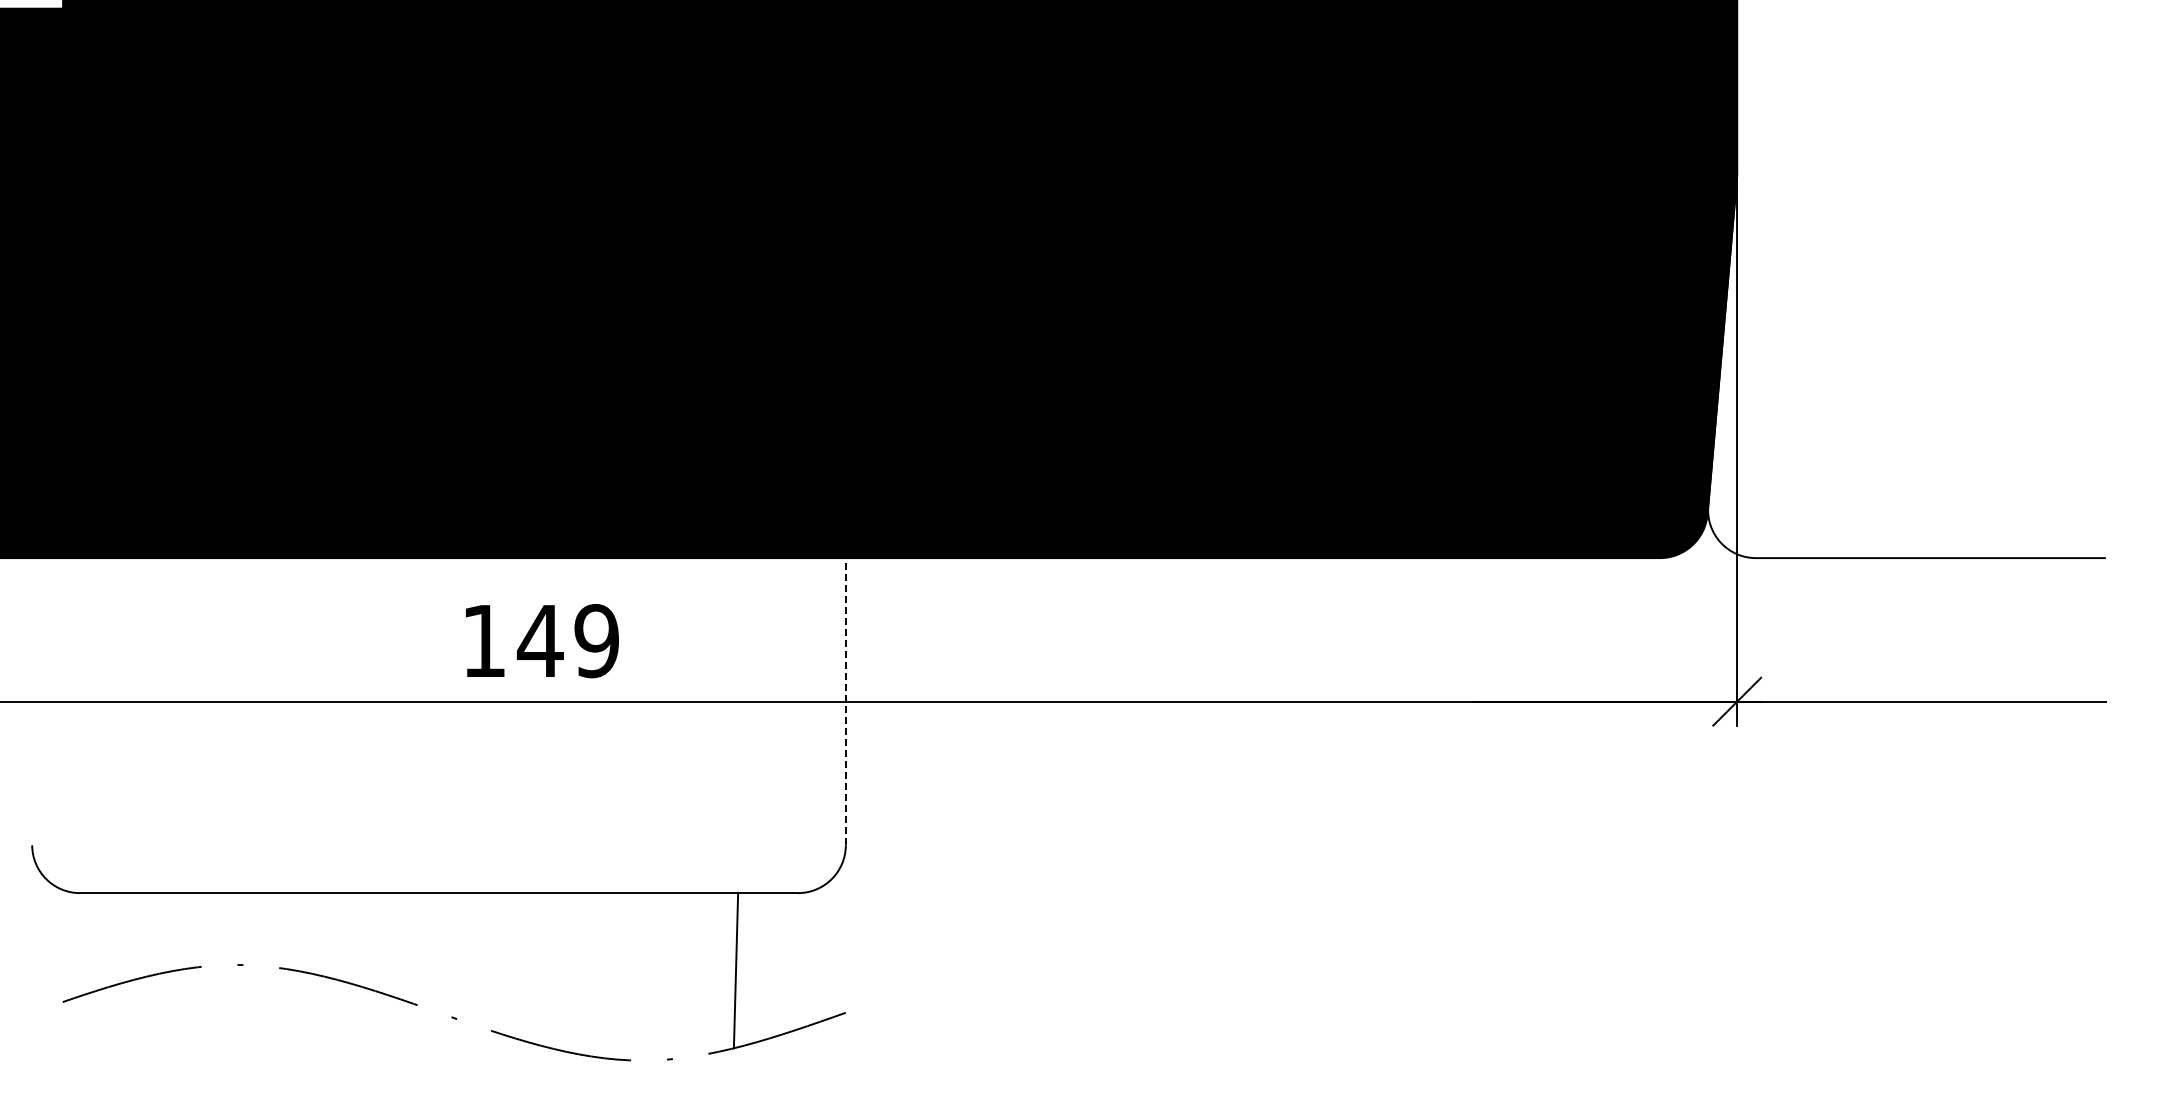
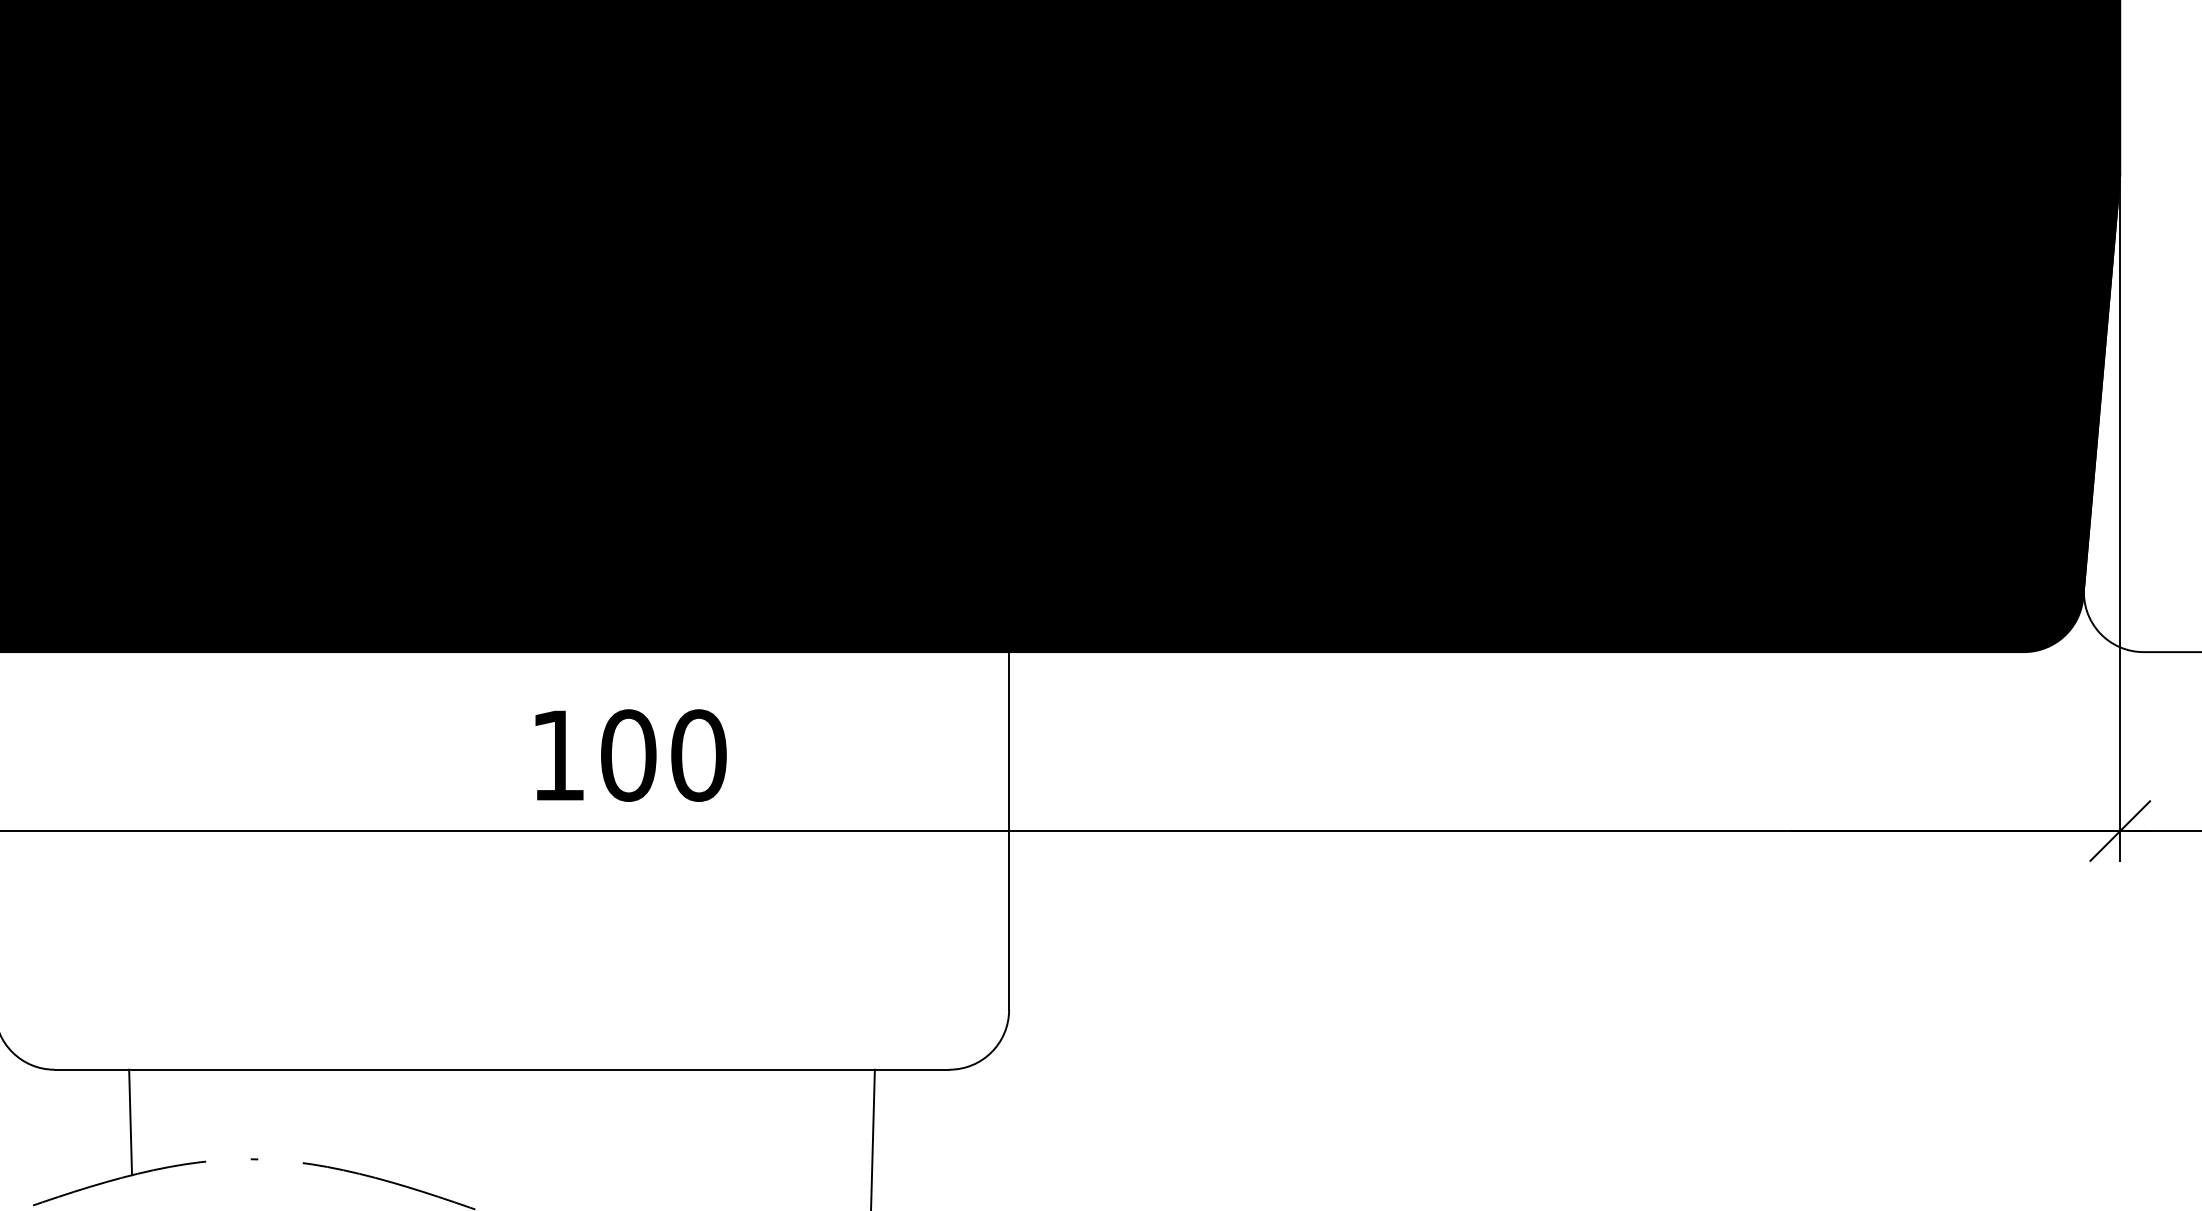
text: (567, 641) -> (662, 756), 149 -> 100
line: (845, 701) -> (1008, 830), dashed -> solid
line: (140, 935) -> (129, 1122), added

